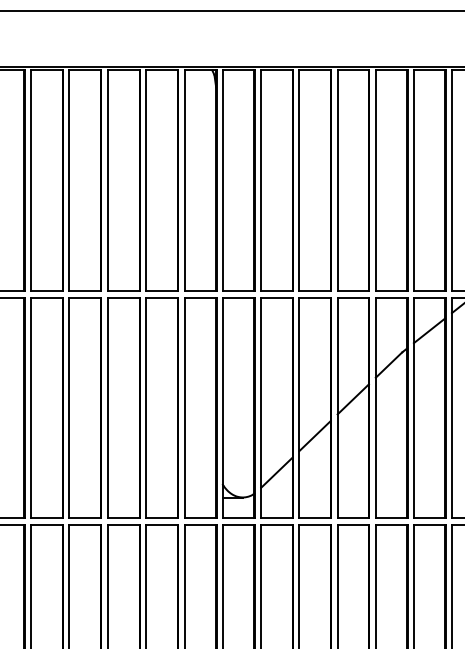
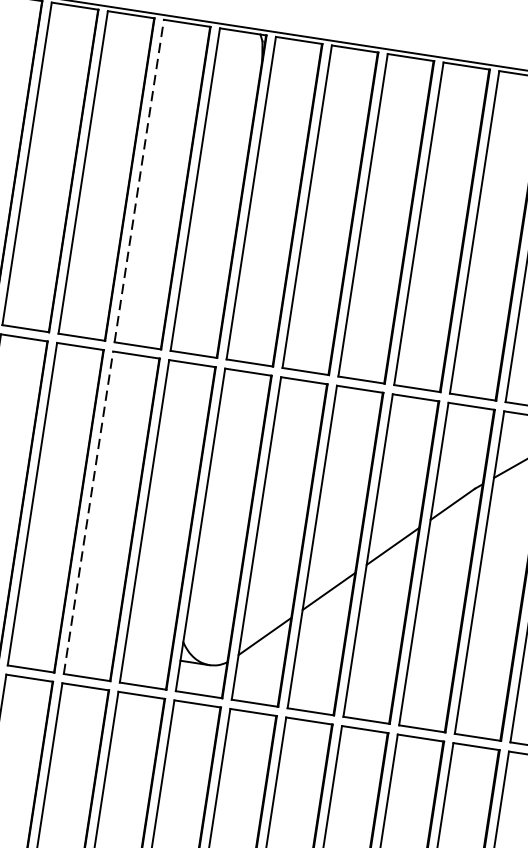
line: (146, 180) -> (139, 180), solid -> dashed
line: (146, 407) -> (88, 512), solid -> dashed

